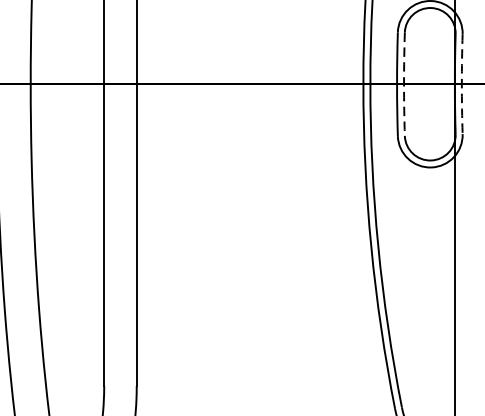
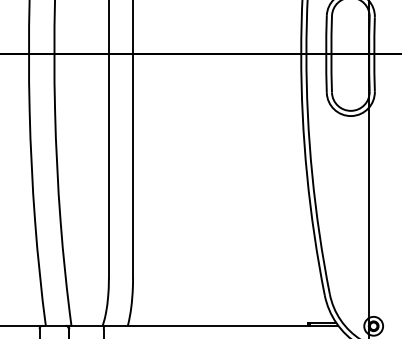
arc: (404, 84) -> (331, 54), dashed -> solid
arc: (462, 84) -> (374, 54), dashed -> solid

